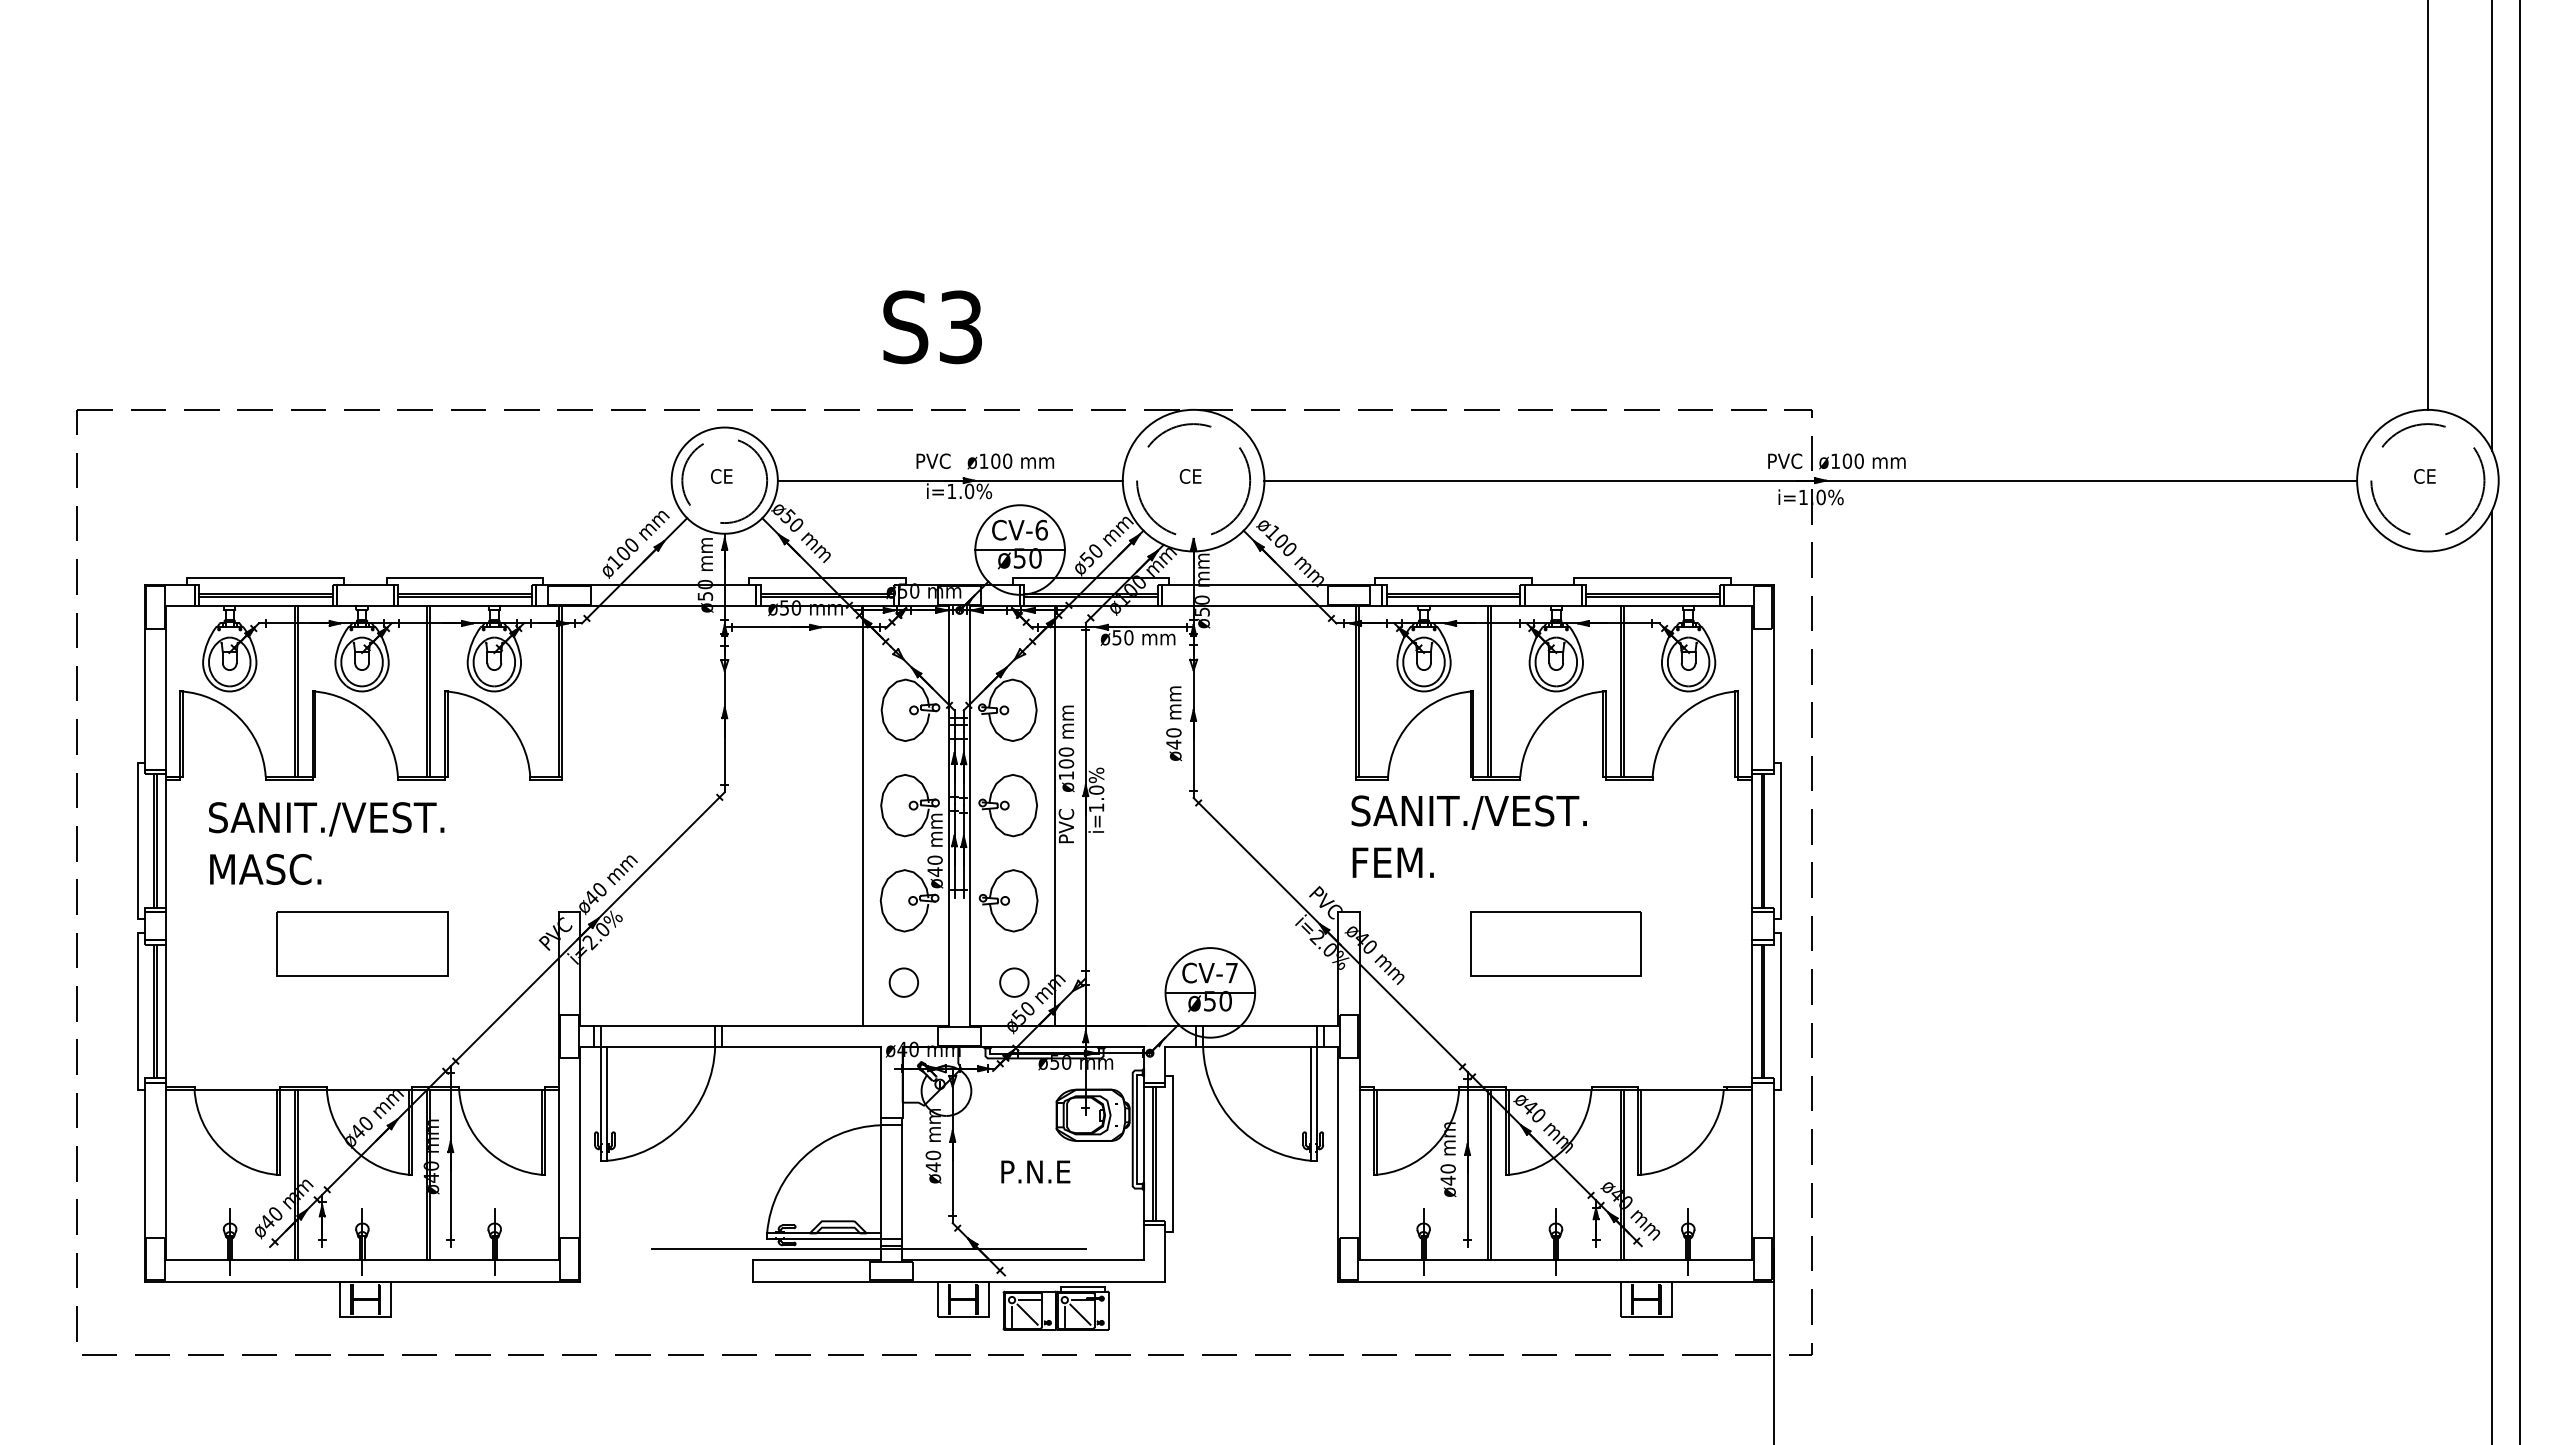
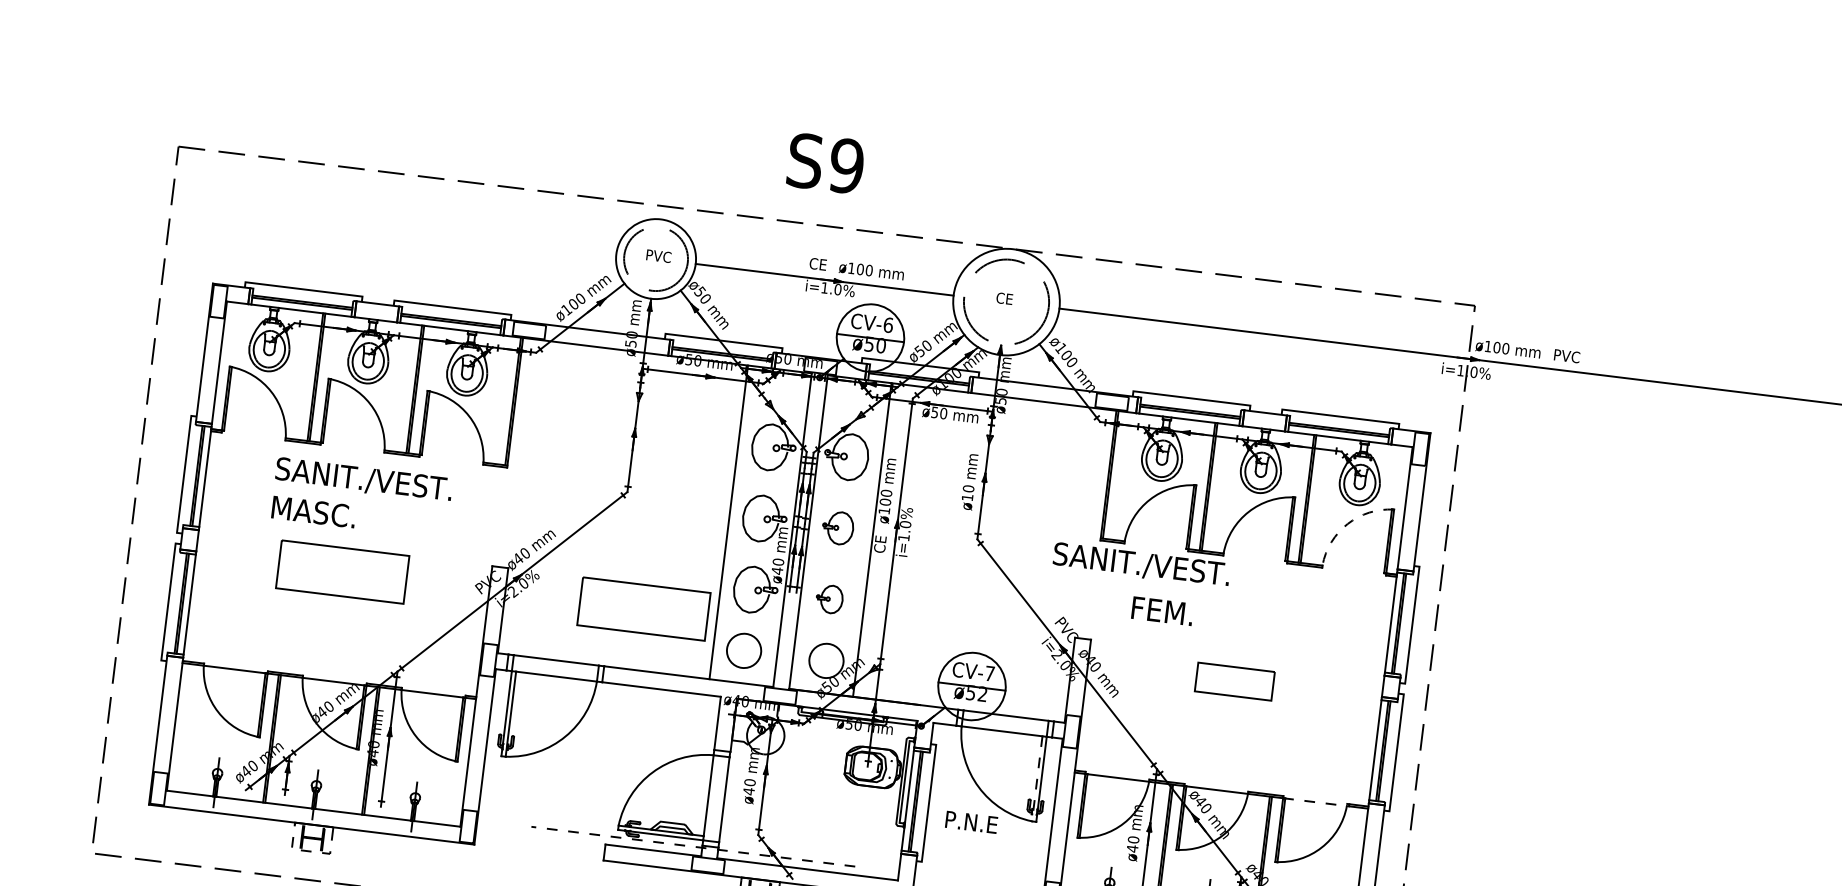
text: (960, 327) -> (846, 166), S3 -> S9
text: (933, 460) -> (813, 263), PVC -> CE
text: (1785, 460) -> (1567, 355), moved
text: (727, 476) -> (658, 256), CE -> PVC
arc: (1679, 717) -> (1347, 523), solid -> dashed
text: (1173, 744) -> (967, 497), ø40 -> ø10
part: (1007, 805) -> (837, 527), size x0.7
text: (1468, 812) -> (1141, 565), moved
text: (326, 819) -> (363, 480), moved
text: (1066, 826) -> (879, 548), PVC -> CE
text: (1392, 862) -> (1162, 610), moved
text: (265, 868) -> (313, 511), moved
part: (1008, 900) -> (829, 598), size x0.6
part: (765, 943) -> (644, 608), added
part: (1555, 943) -> (1234, 681), size x0.6
circle: (903, 982) -> (743, 650), size x1.6
circle: (1014, 982) -> (826, 660), size x1.6
text: (1225, 1000) -> (982, 693), ø50 -> ø52
line: (1681, 1089) -> (1315, 802), solid -> dashed
line: (1311, 1103) -> (1037, 778), solid -> dashed
text: (1035, 1171) -> (971, 822), moved
line: (868, 1249) -> (692, 846), solid -> dashed
line: (364, 1317) -> (309, 851), solid -> dashed

